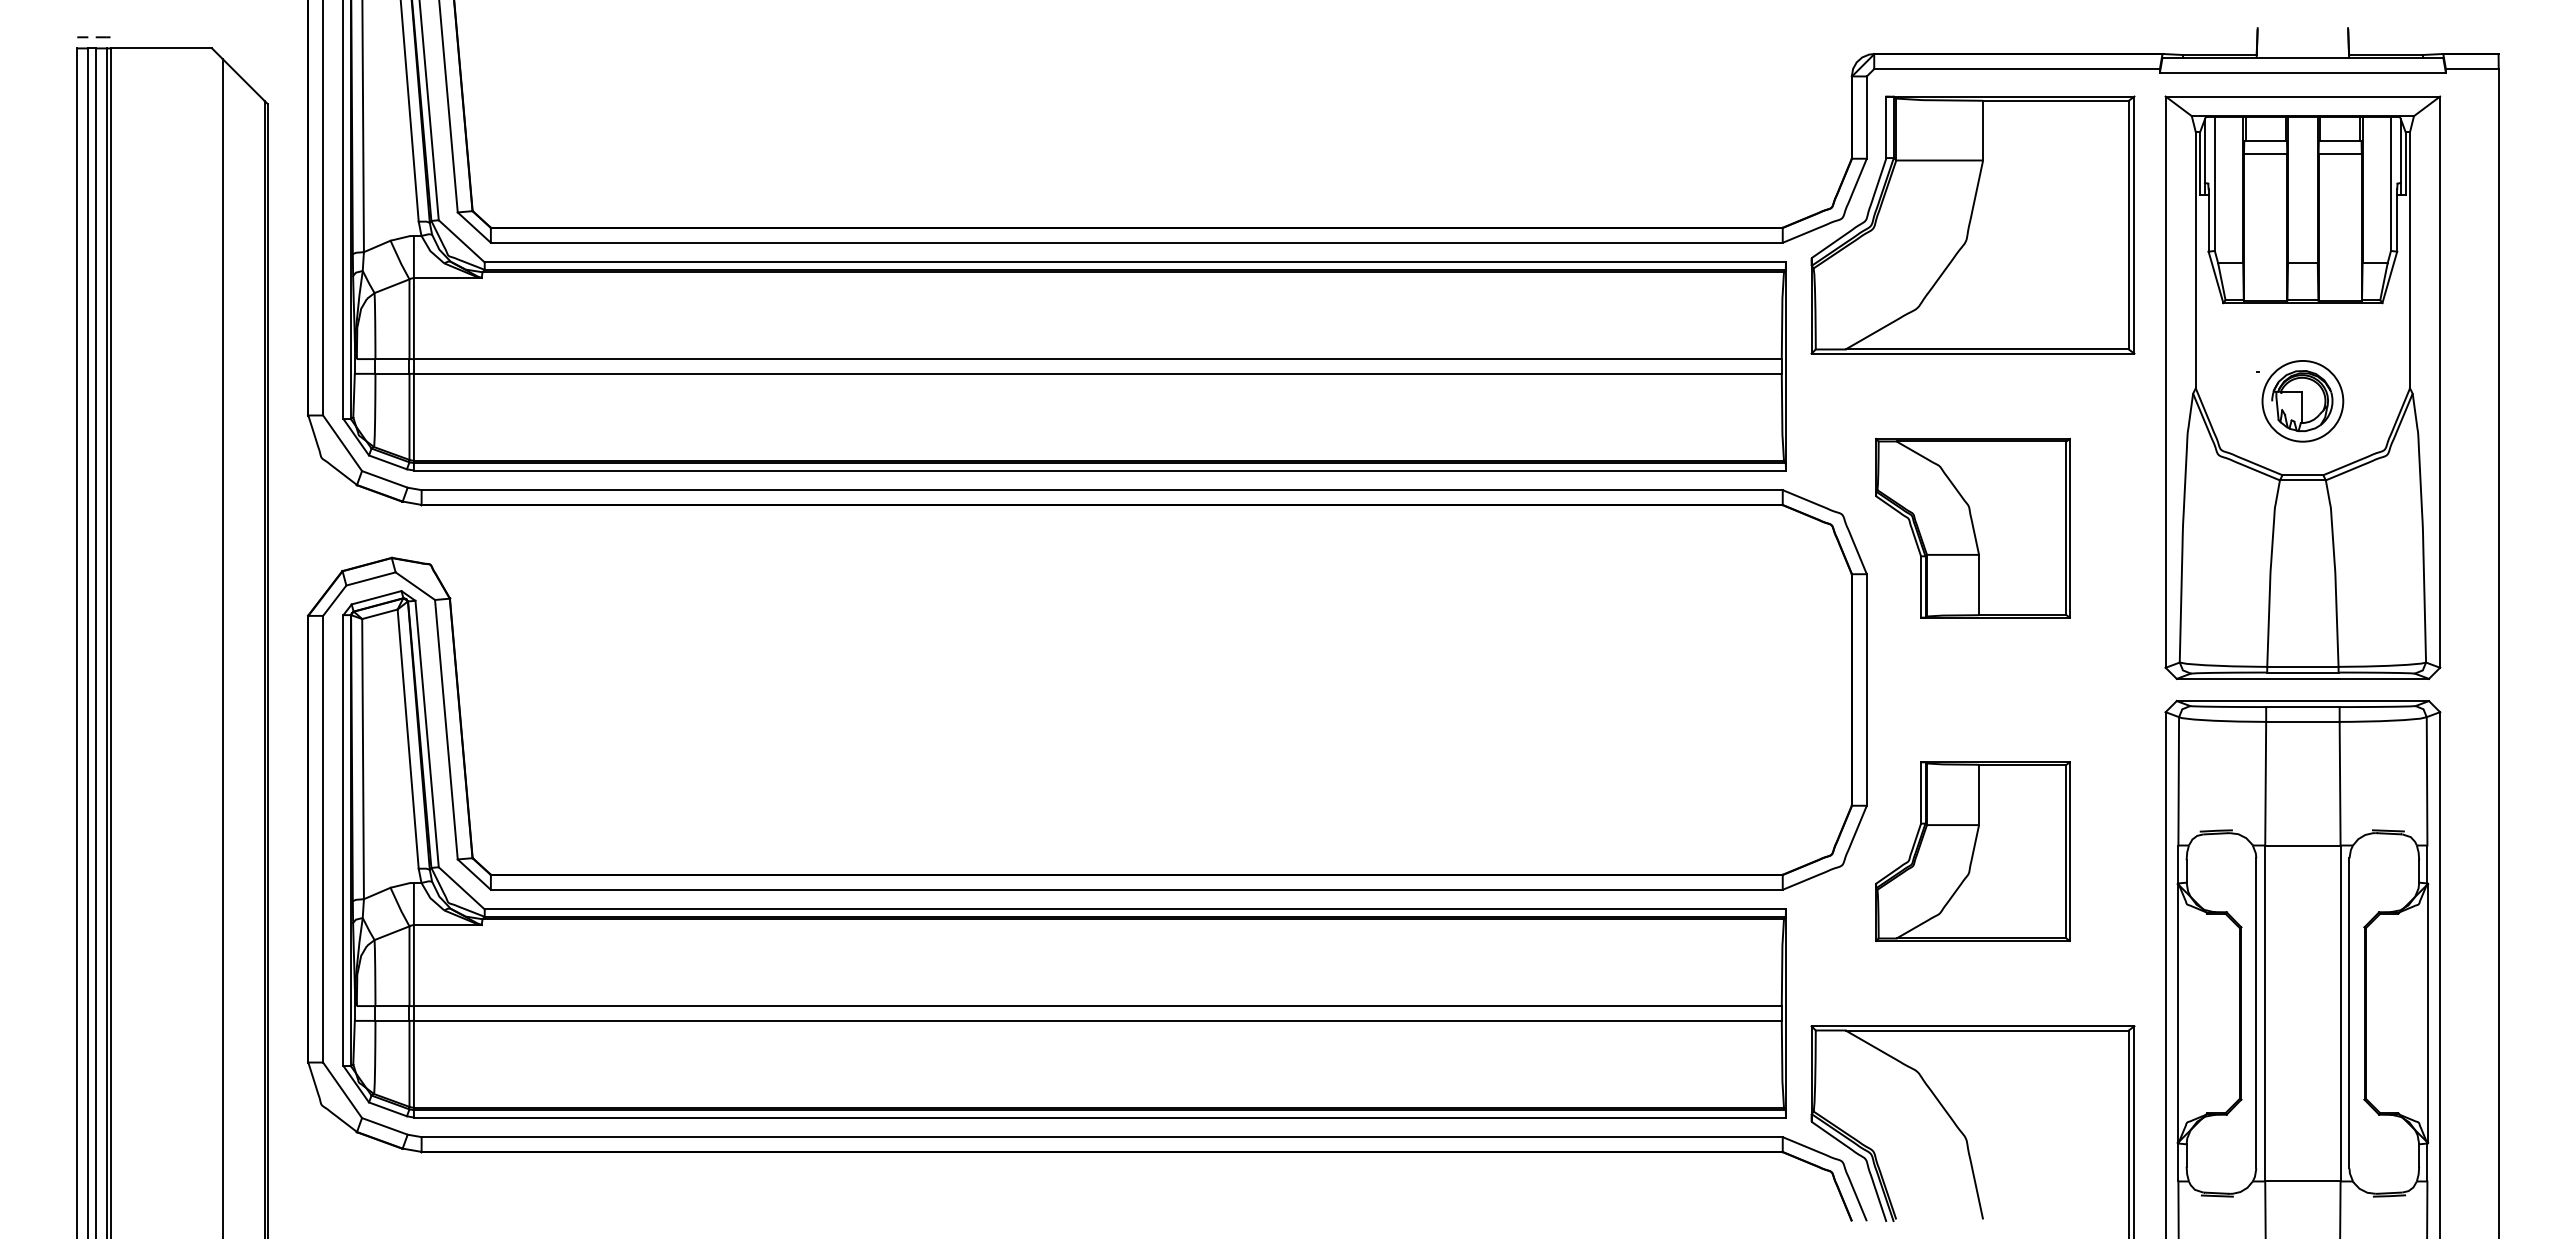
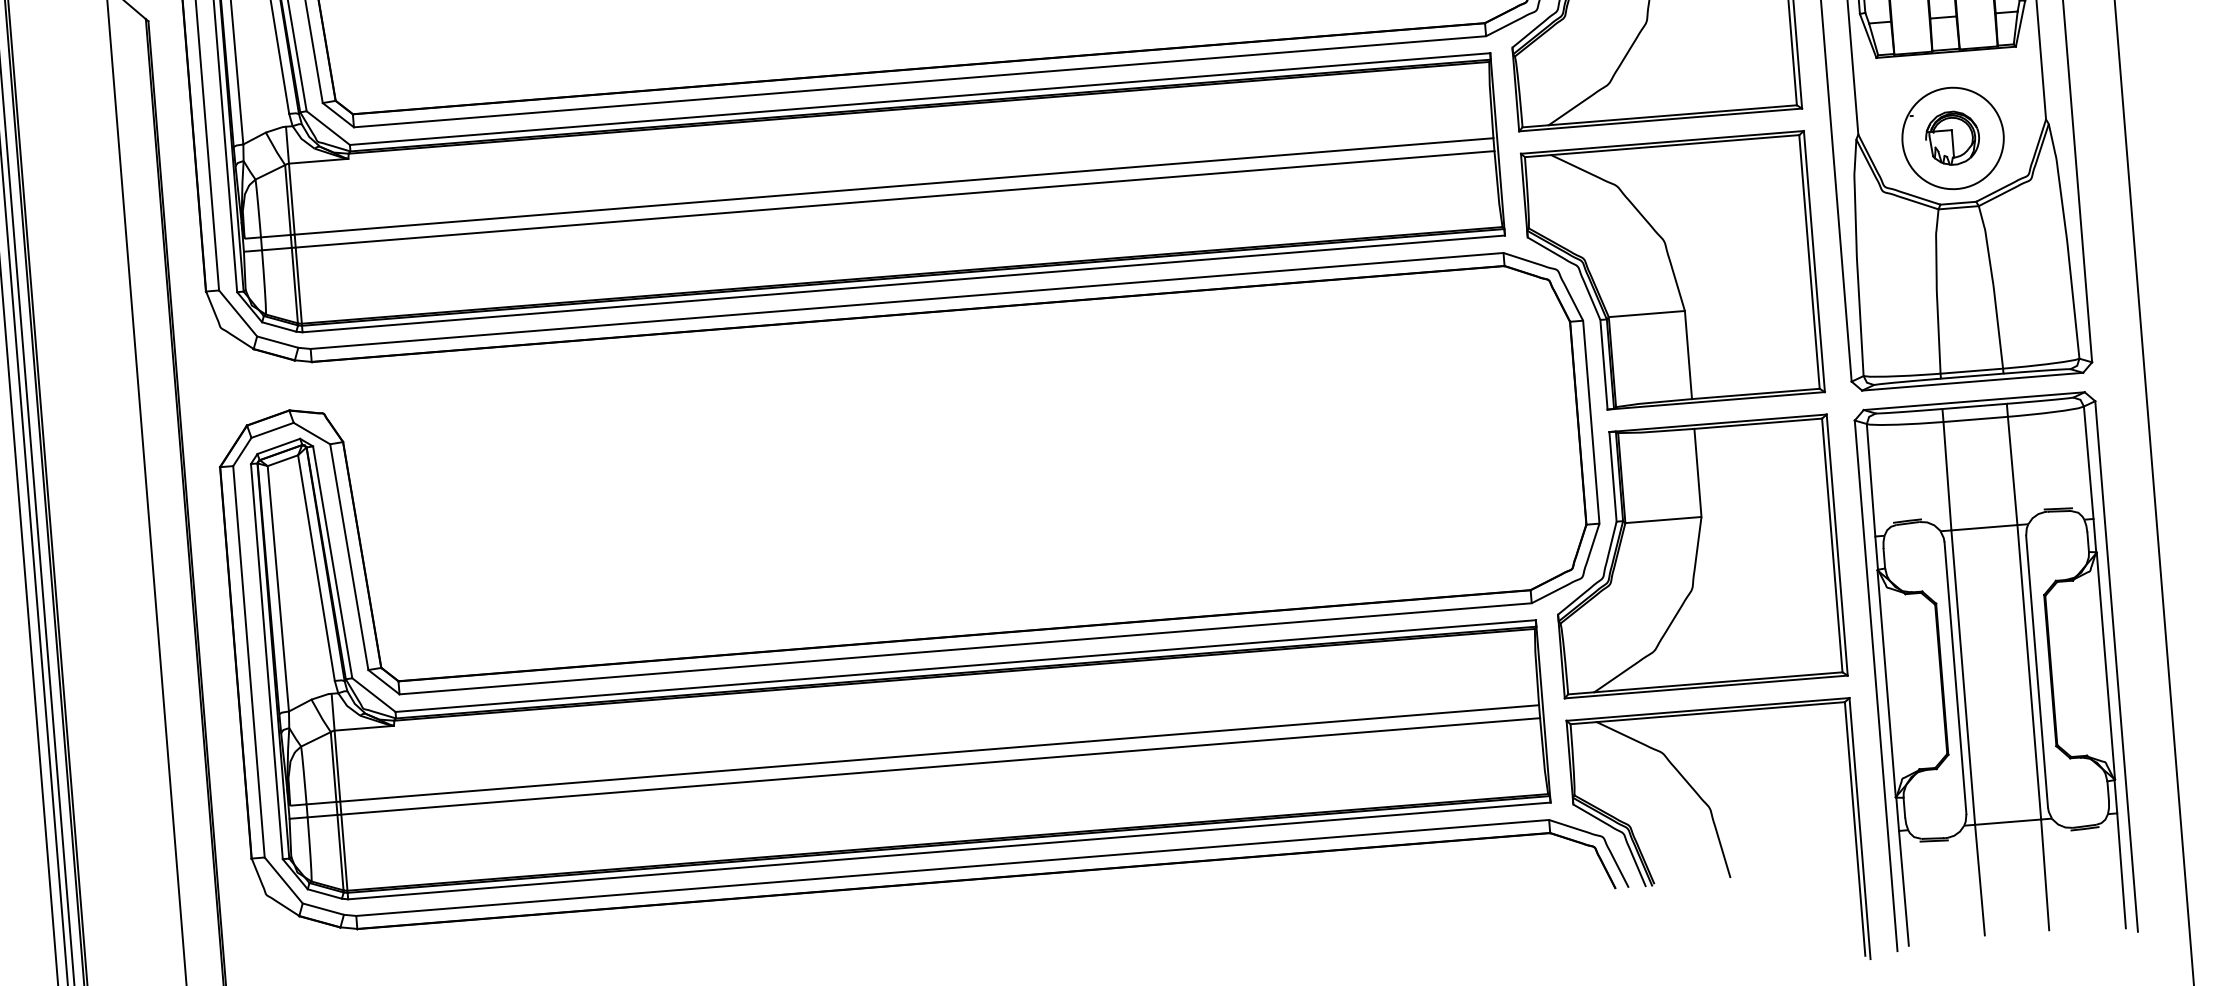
circle: (2302, 401) -> (1952, 138), size x1.43
part: (1972, 528) -> (1672, 273), size x1.67
part: (1972, 851) -> (1695, 556), size x1.67

